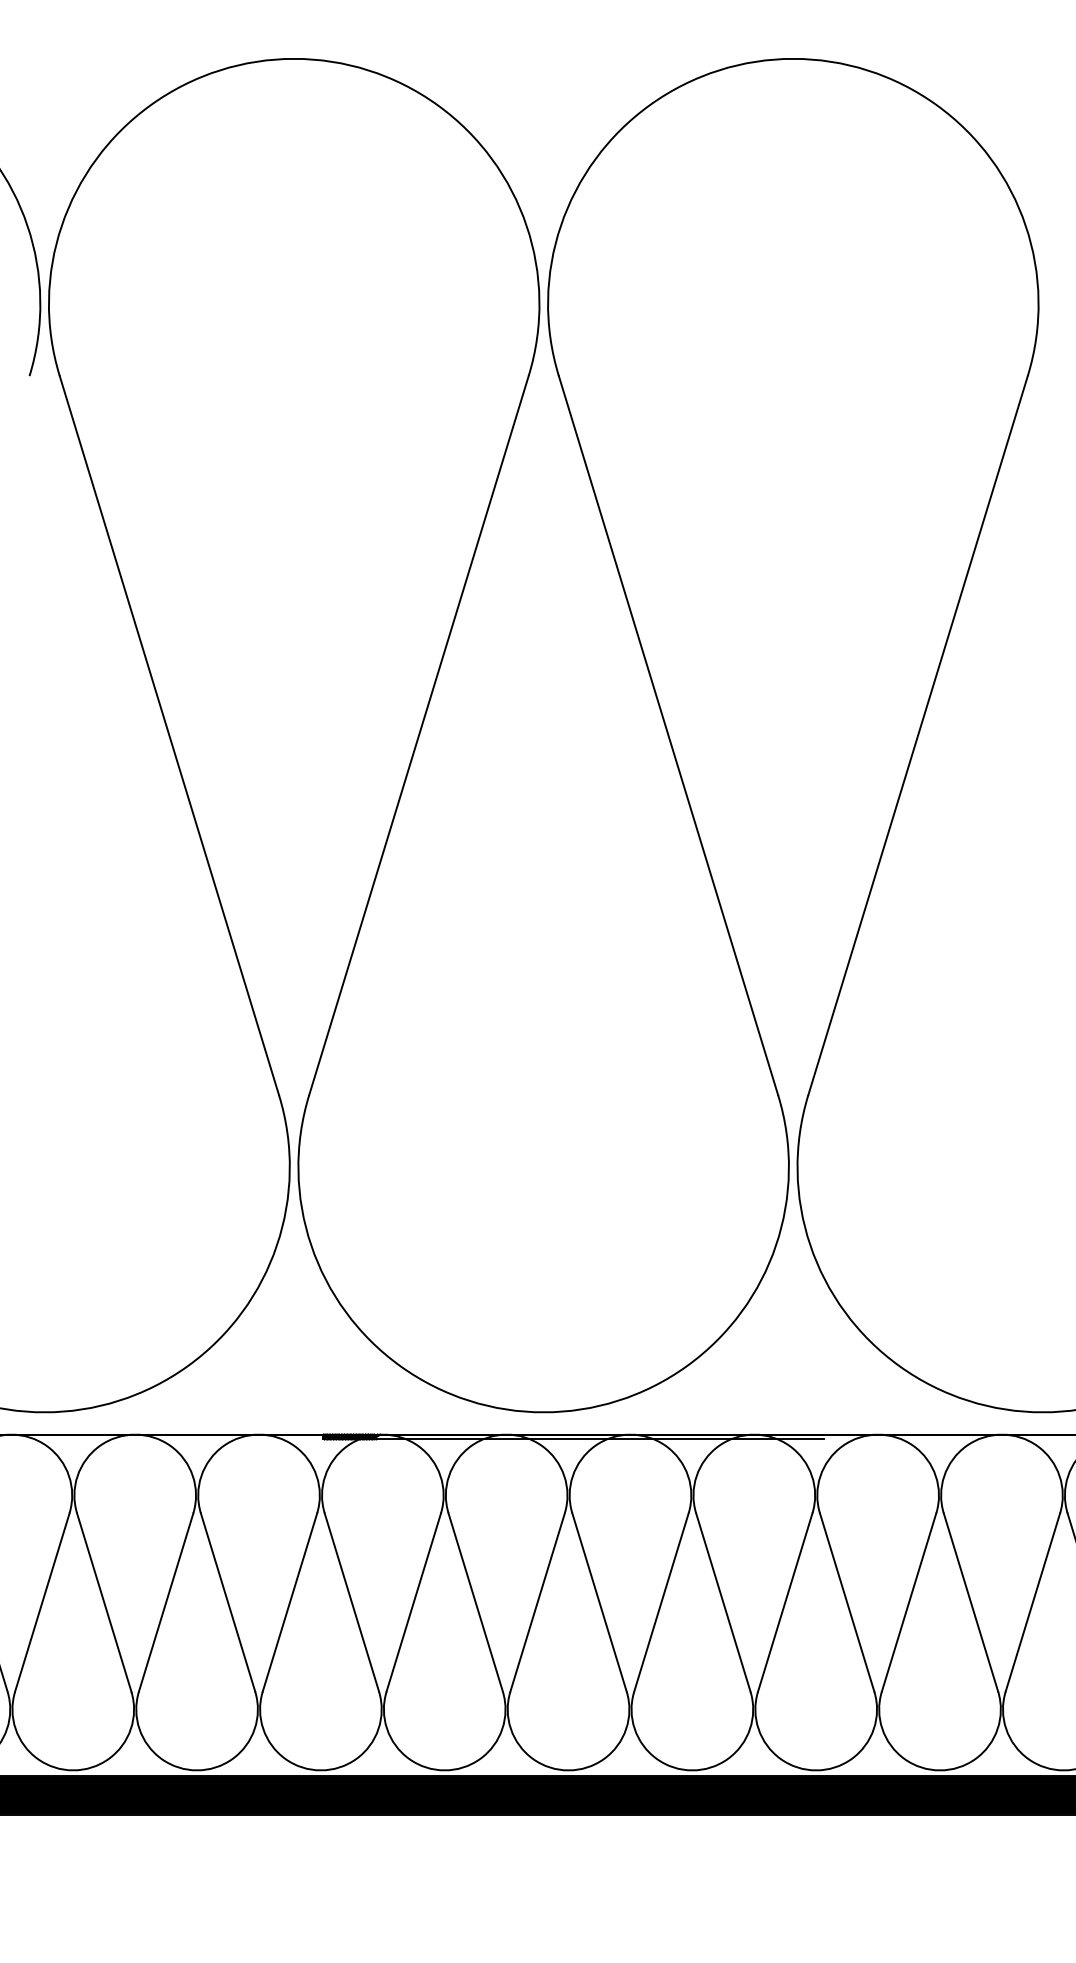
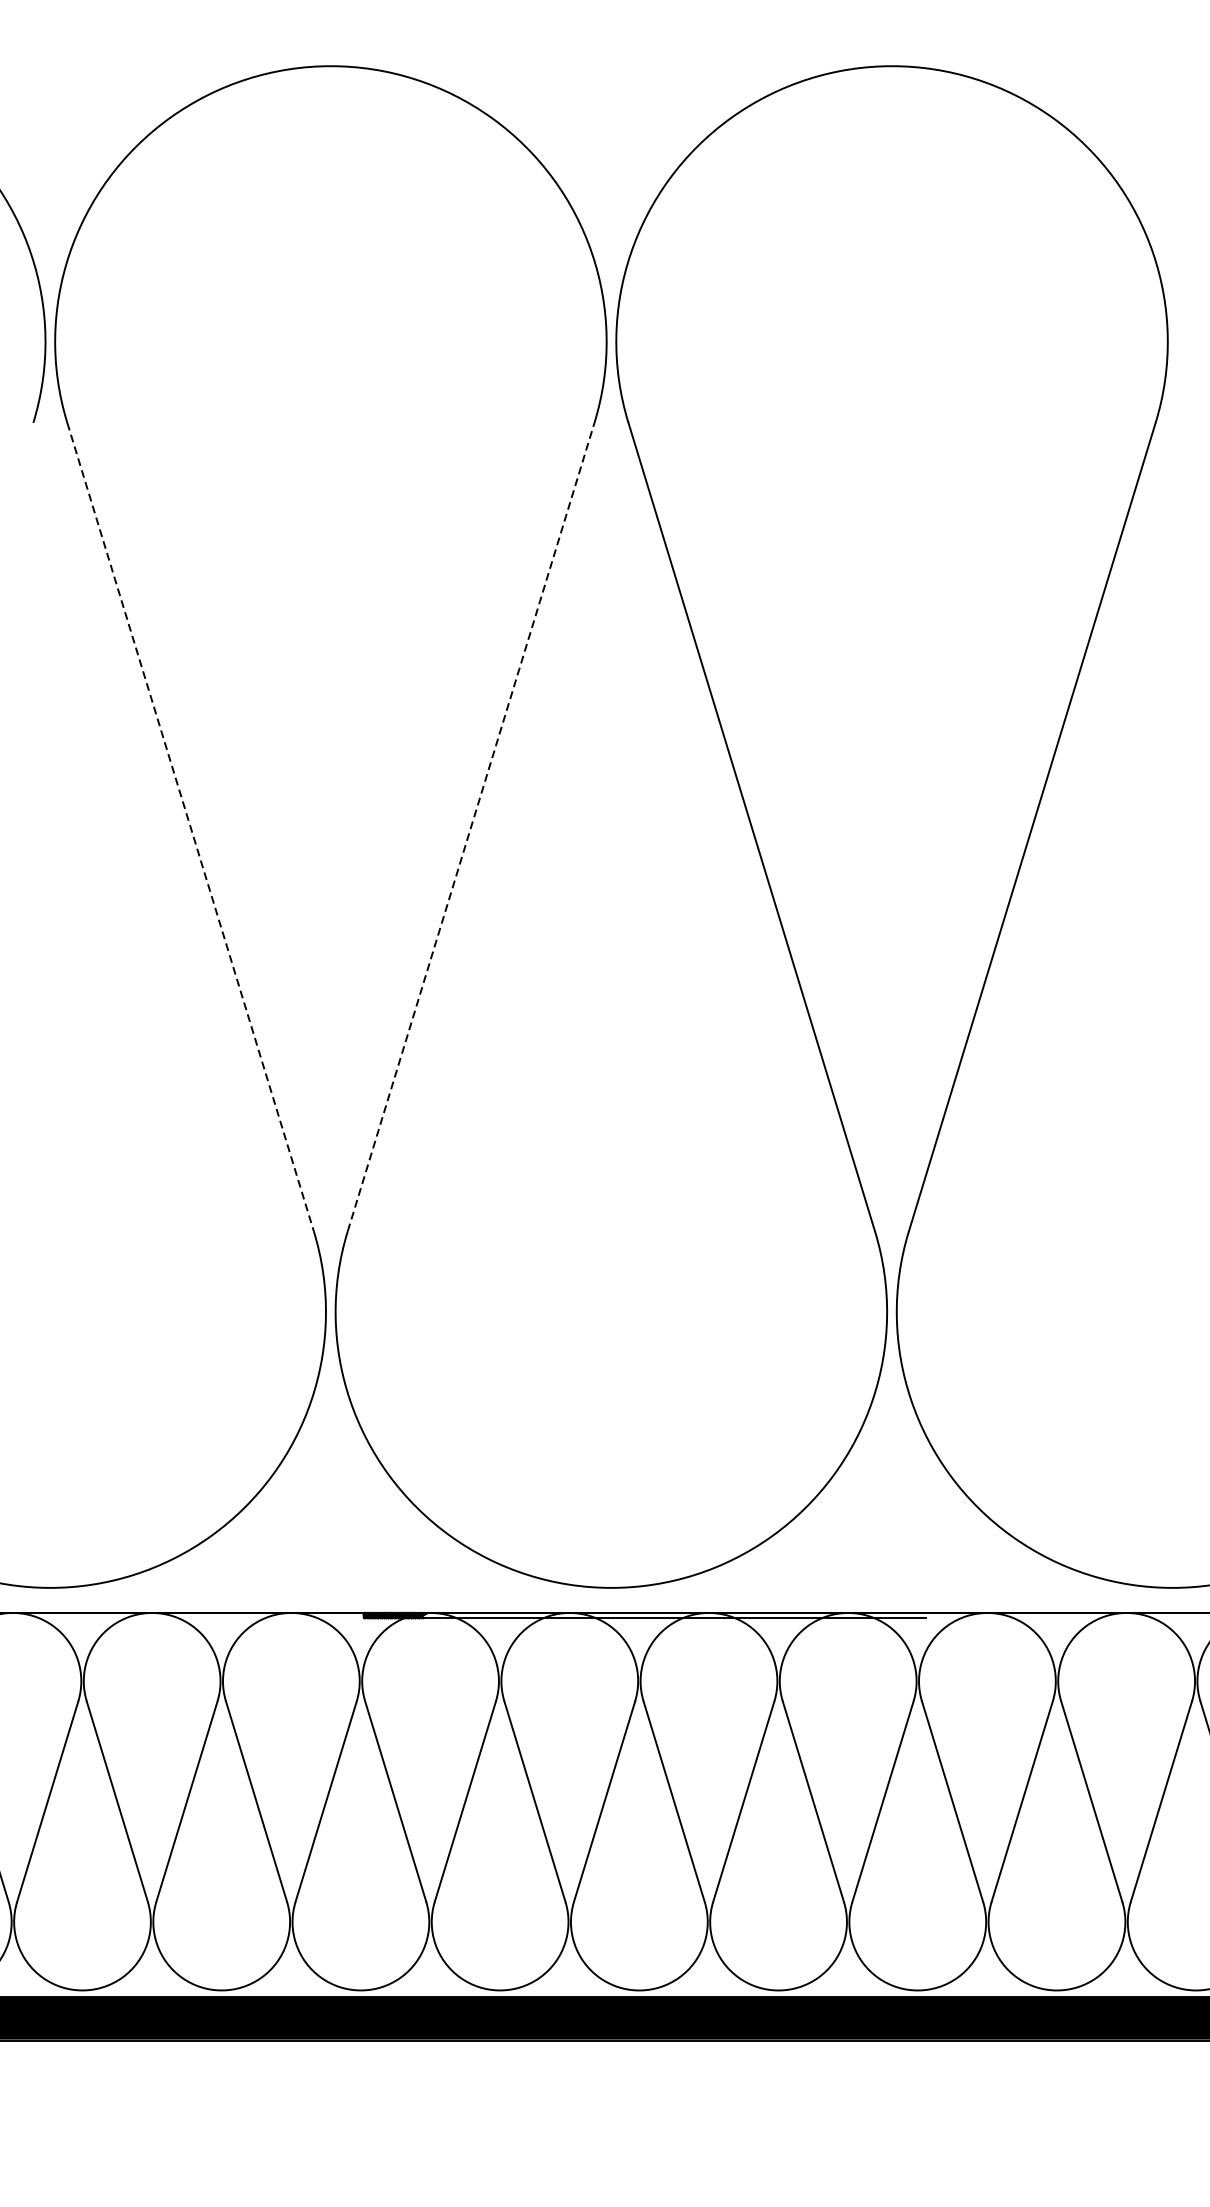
line: (169, 735) -> (190, 826), solid -> dashed
line: (418, 735) -> (470, 826), solid -> dashed

